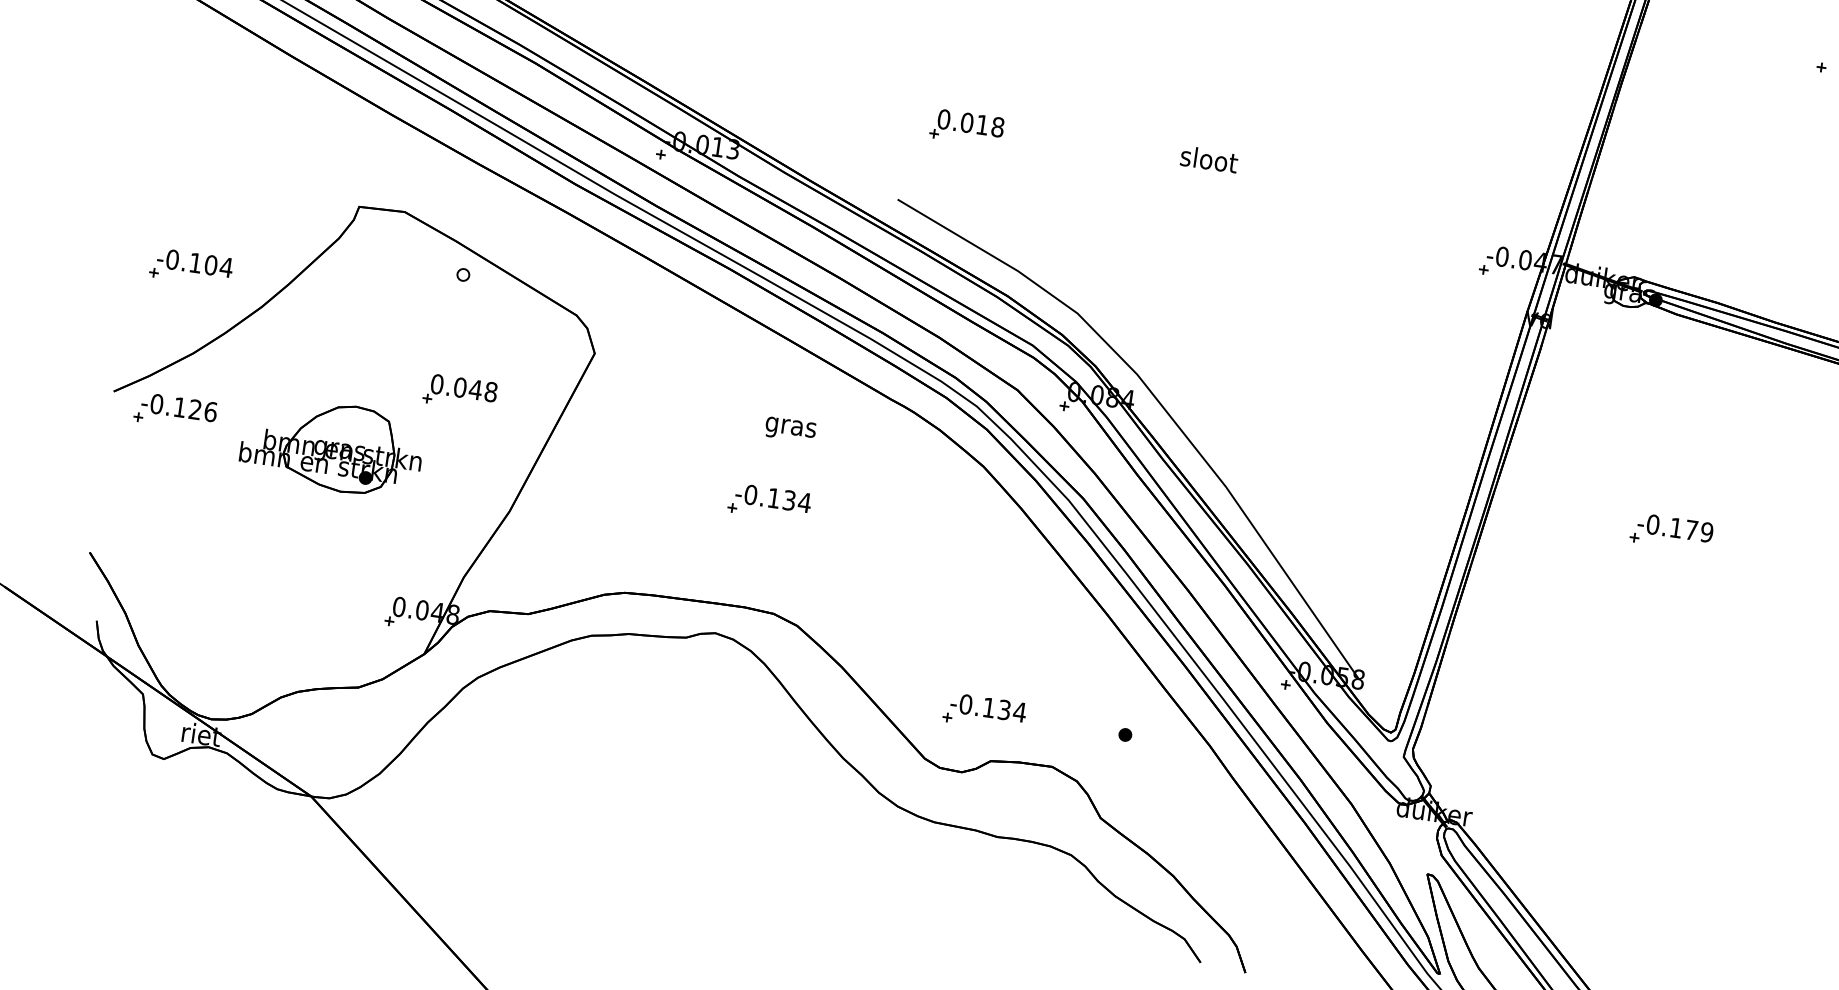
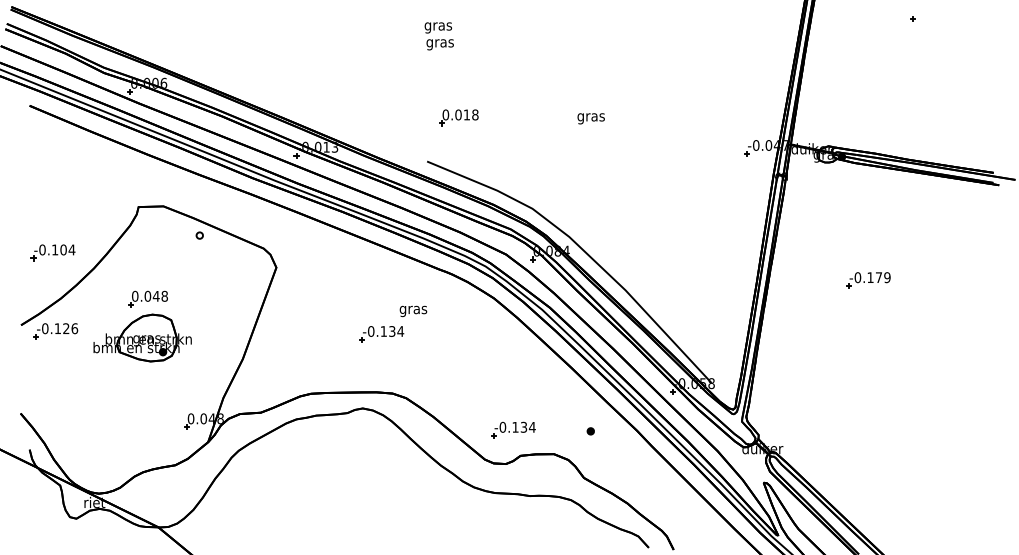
text: (1209, 162) -> (591, 117), sloot -> gras
part: (459, 391) -> (147, 298), moved
text: (790, 429) -> (413, 311), moved

